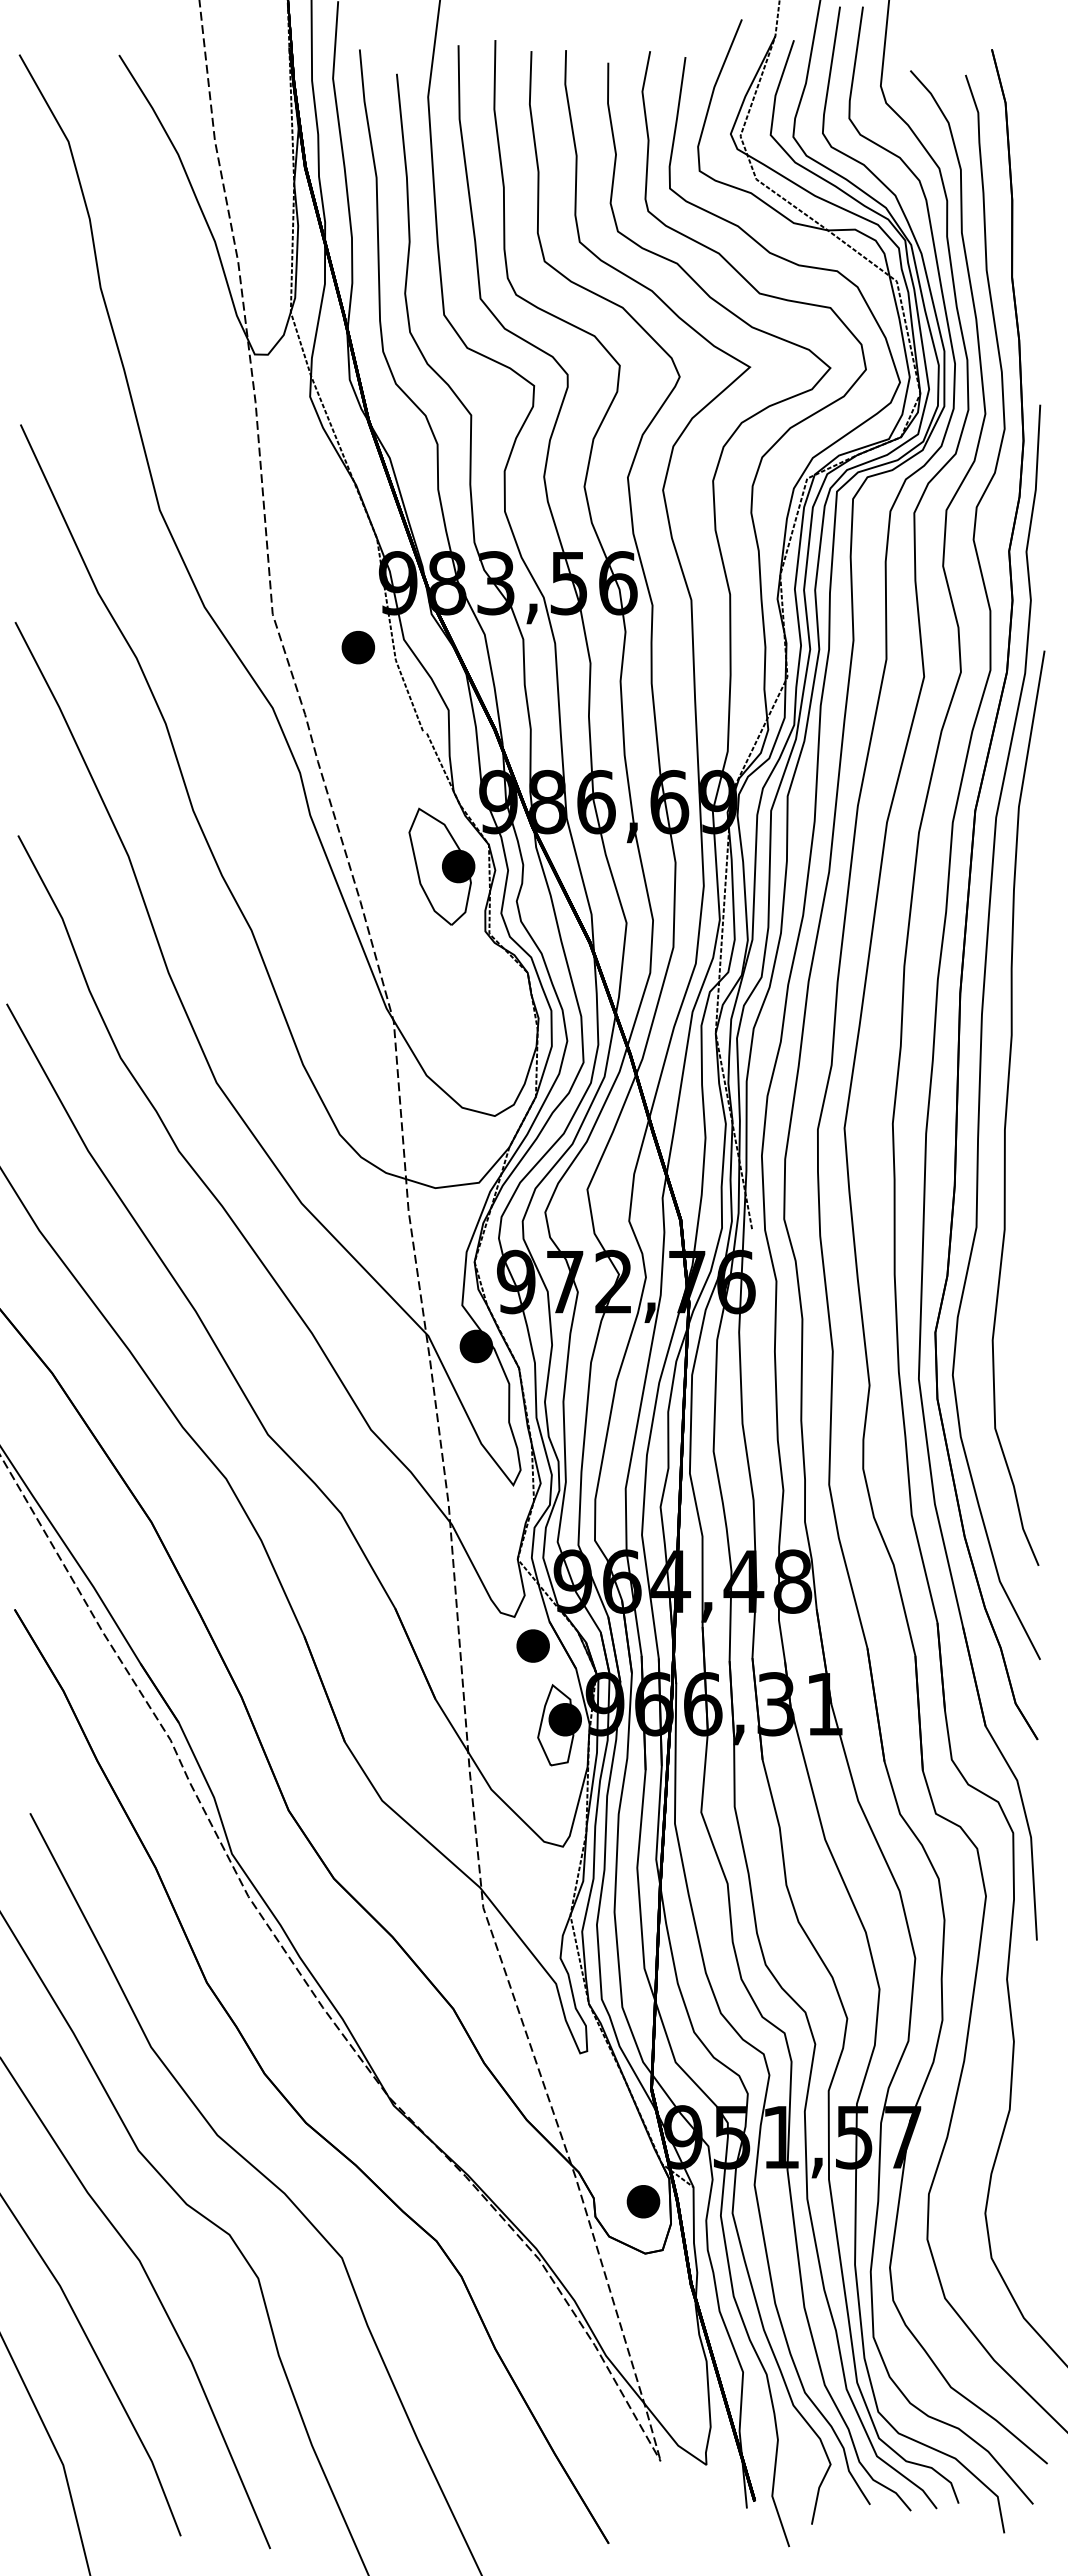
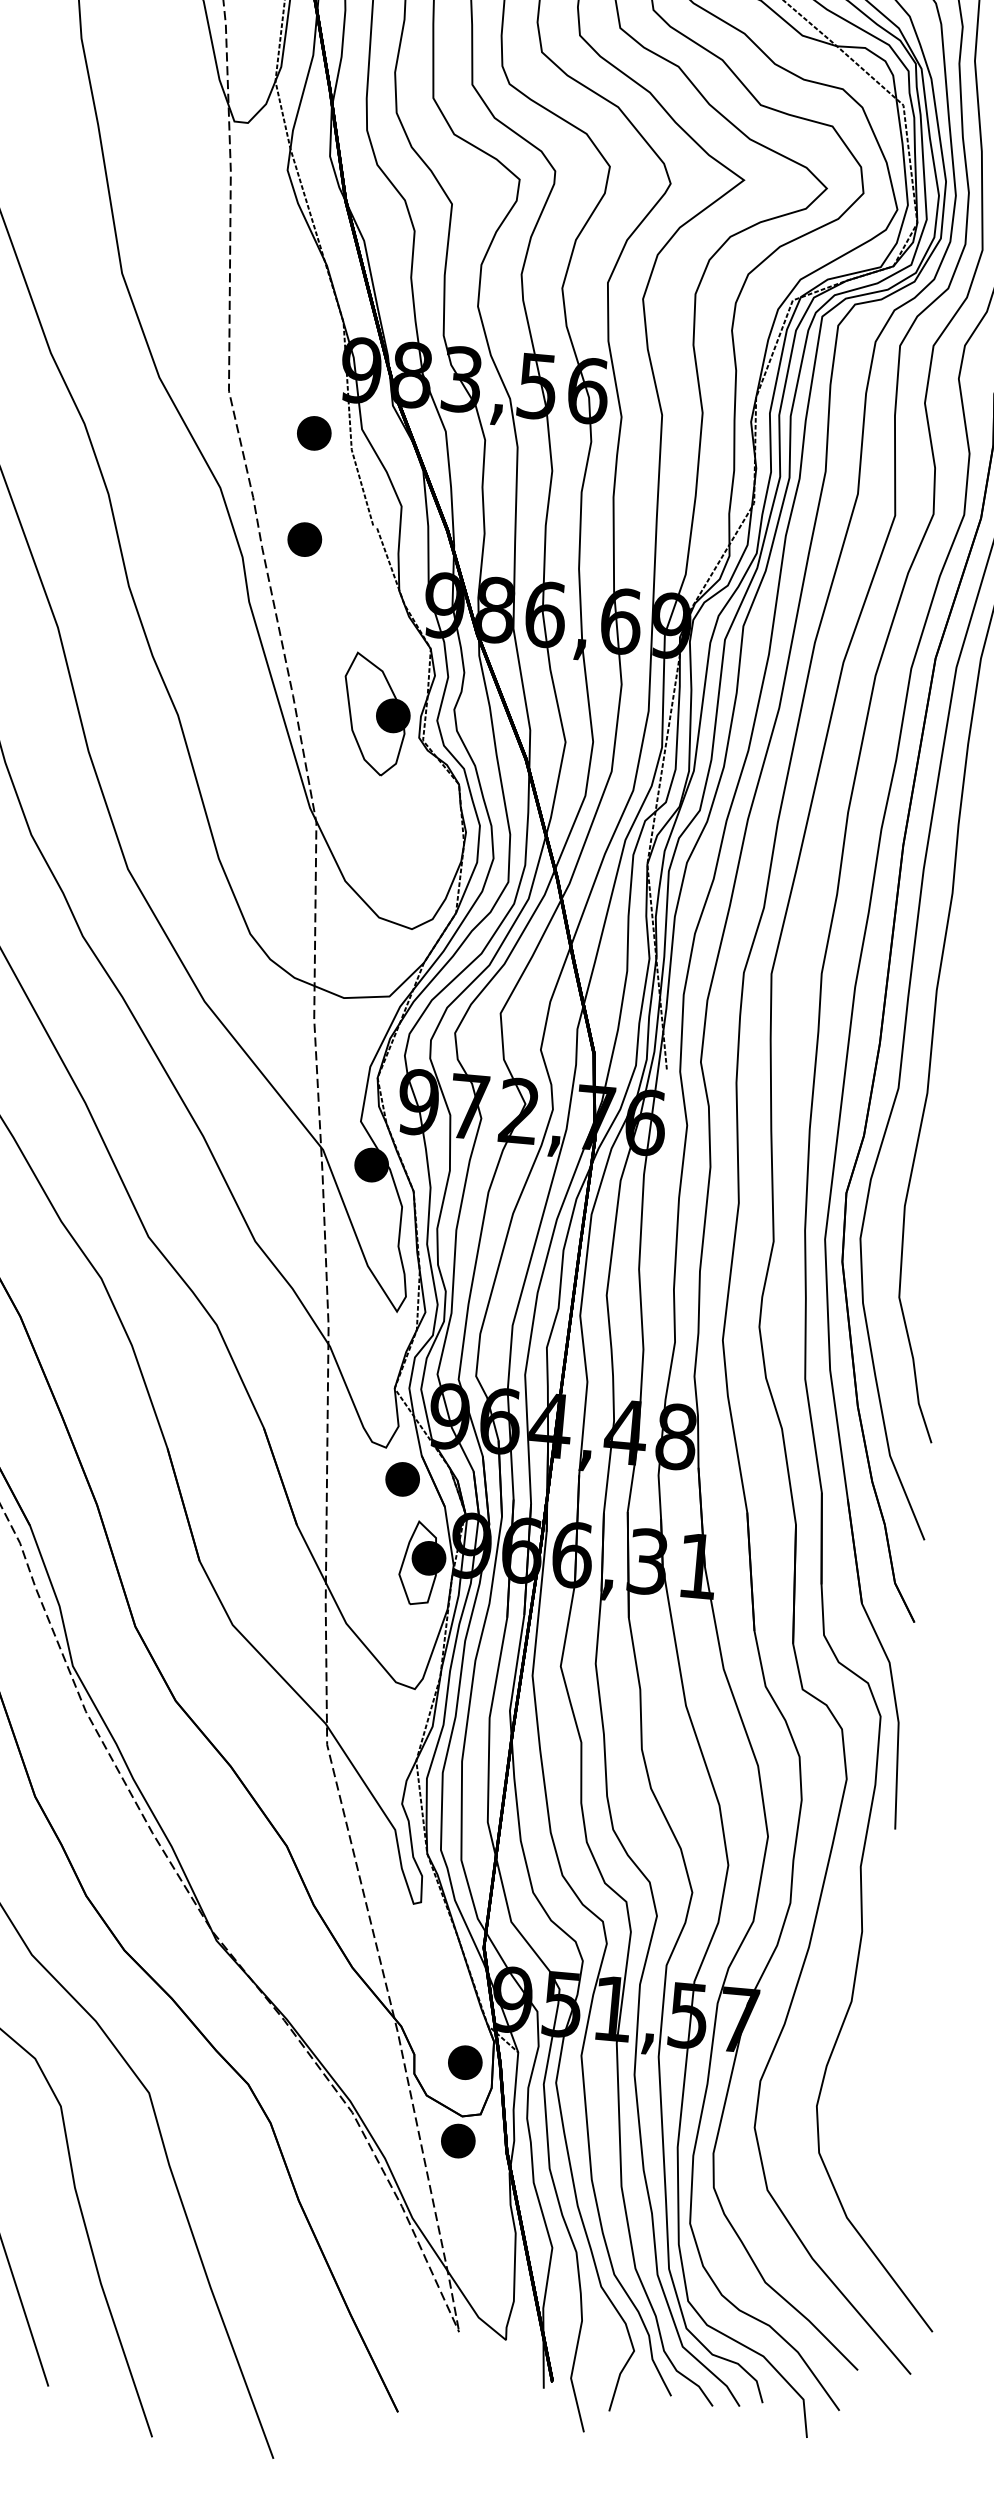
part: (358, 750) -> (304, 539), added
part: (441, 866) -> (375, 714), moved
part: (643, 2277) -> (458, 2140), added

